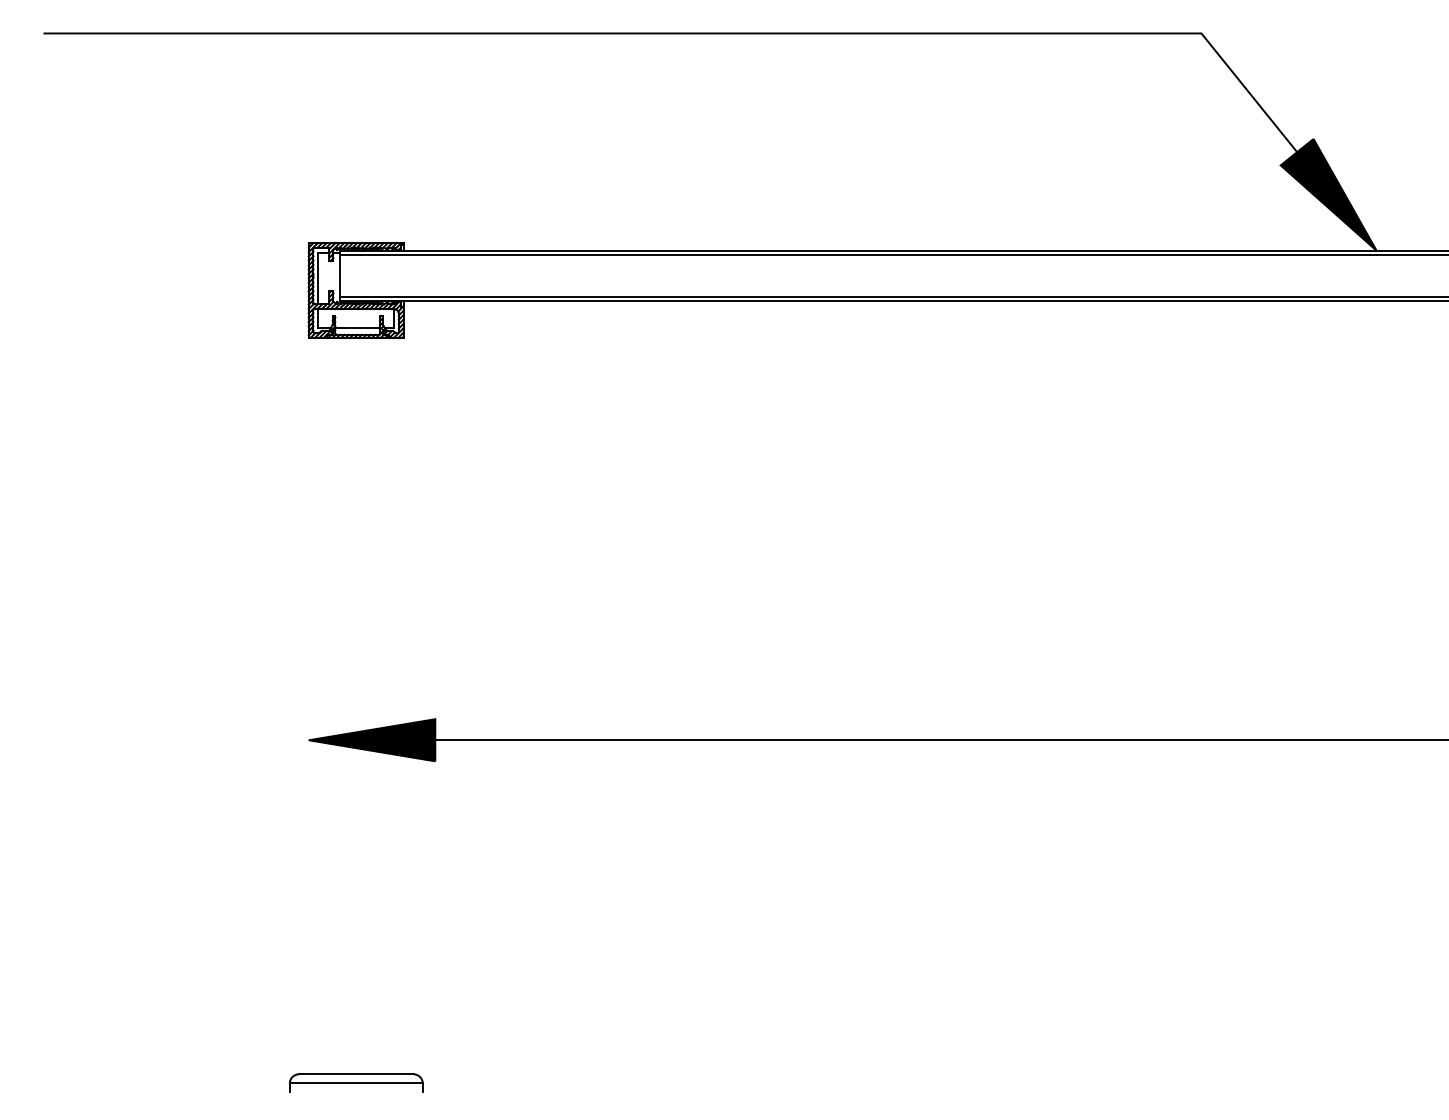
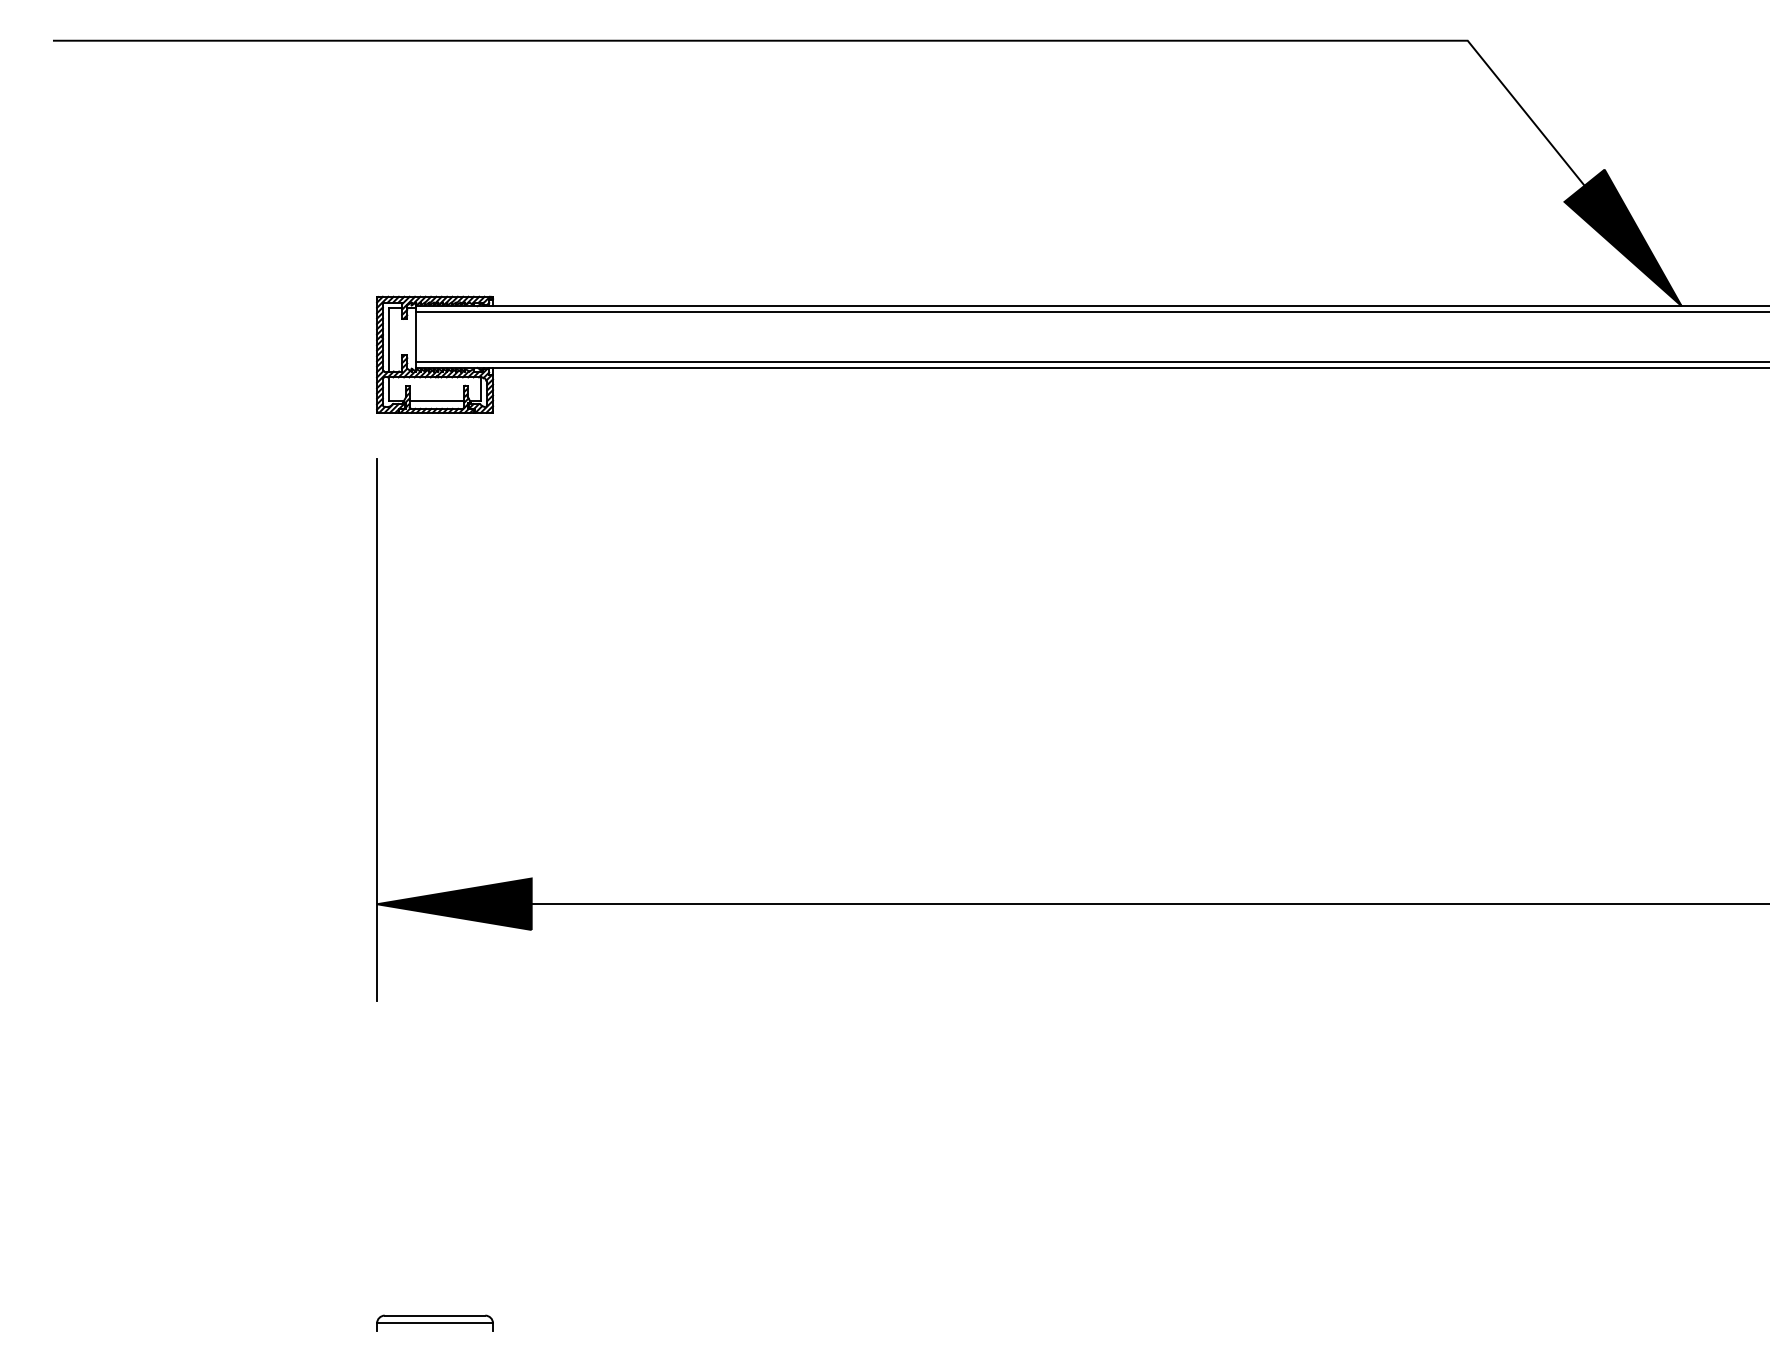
line: (308, 597) -> (376, 729), added
part: (355, 1083) -> (434, 1323), size x0.71

